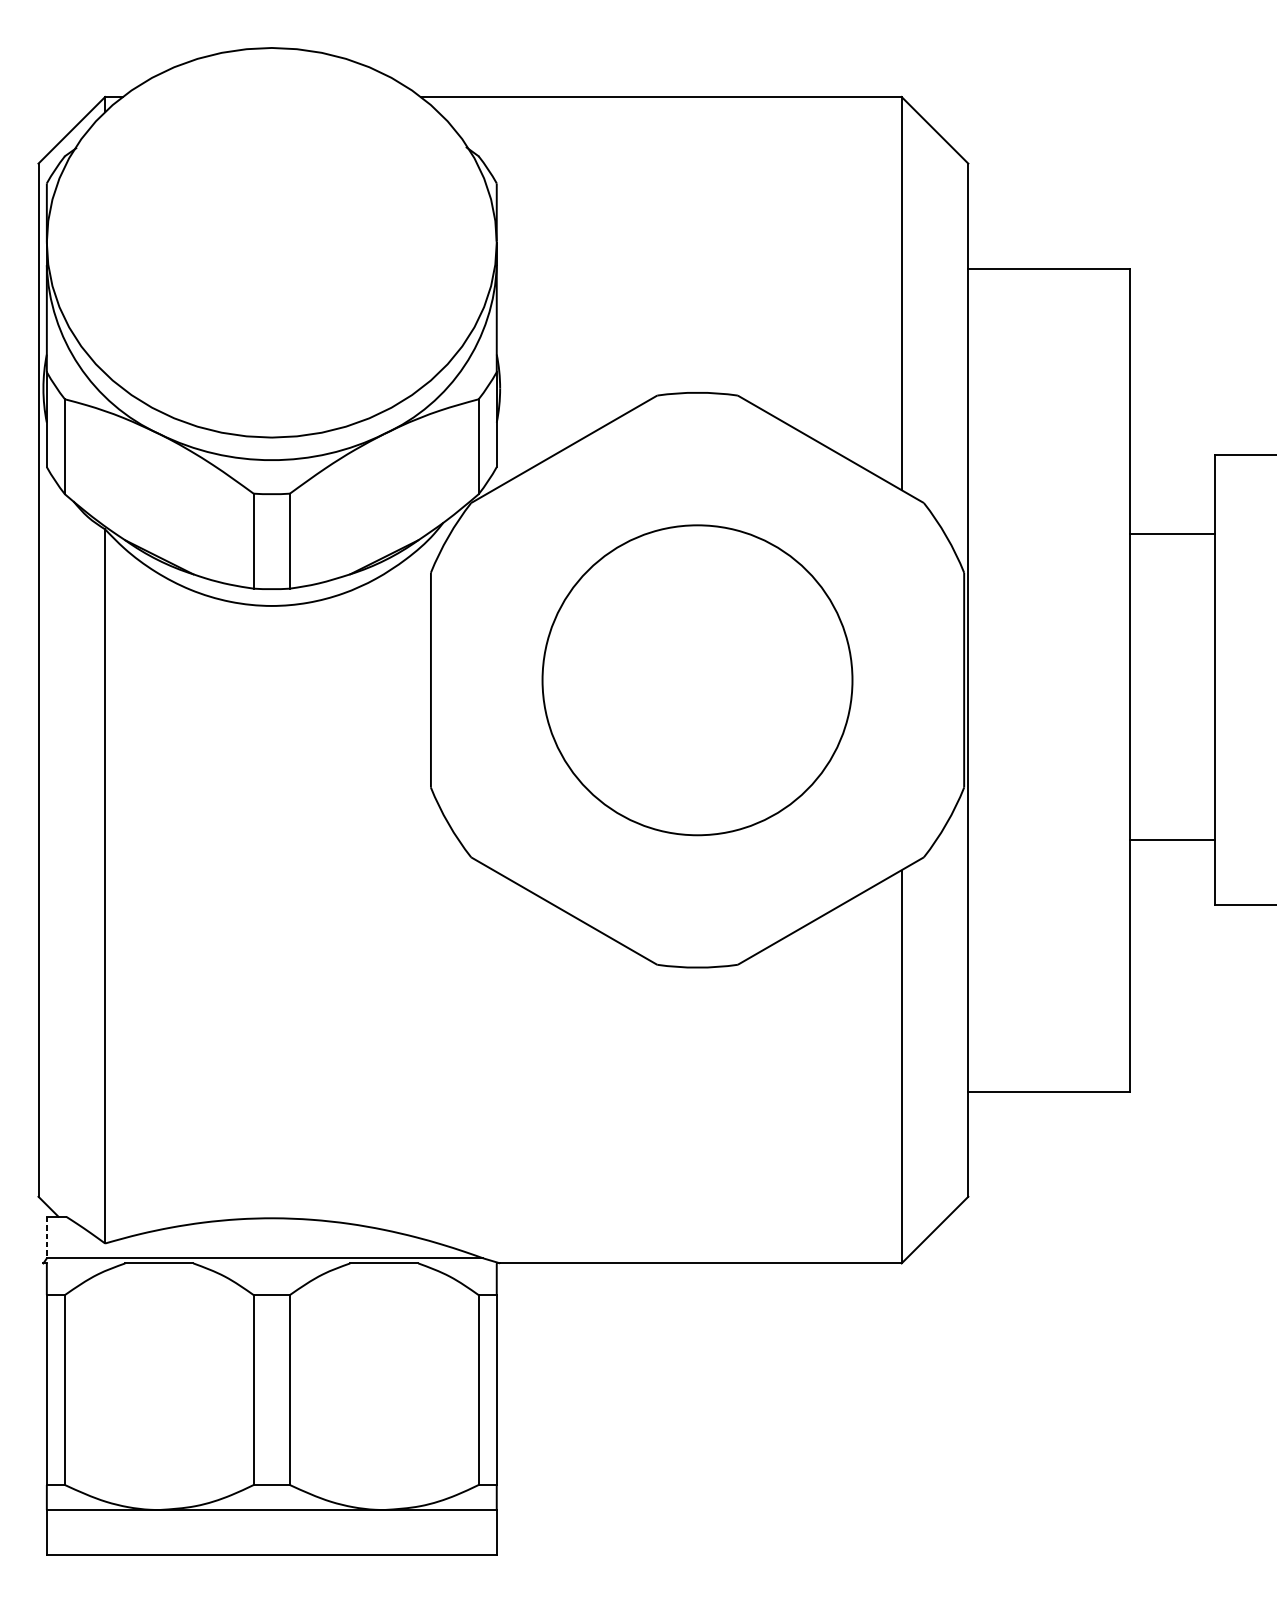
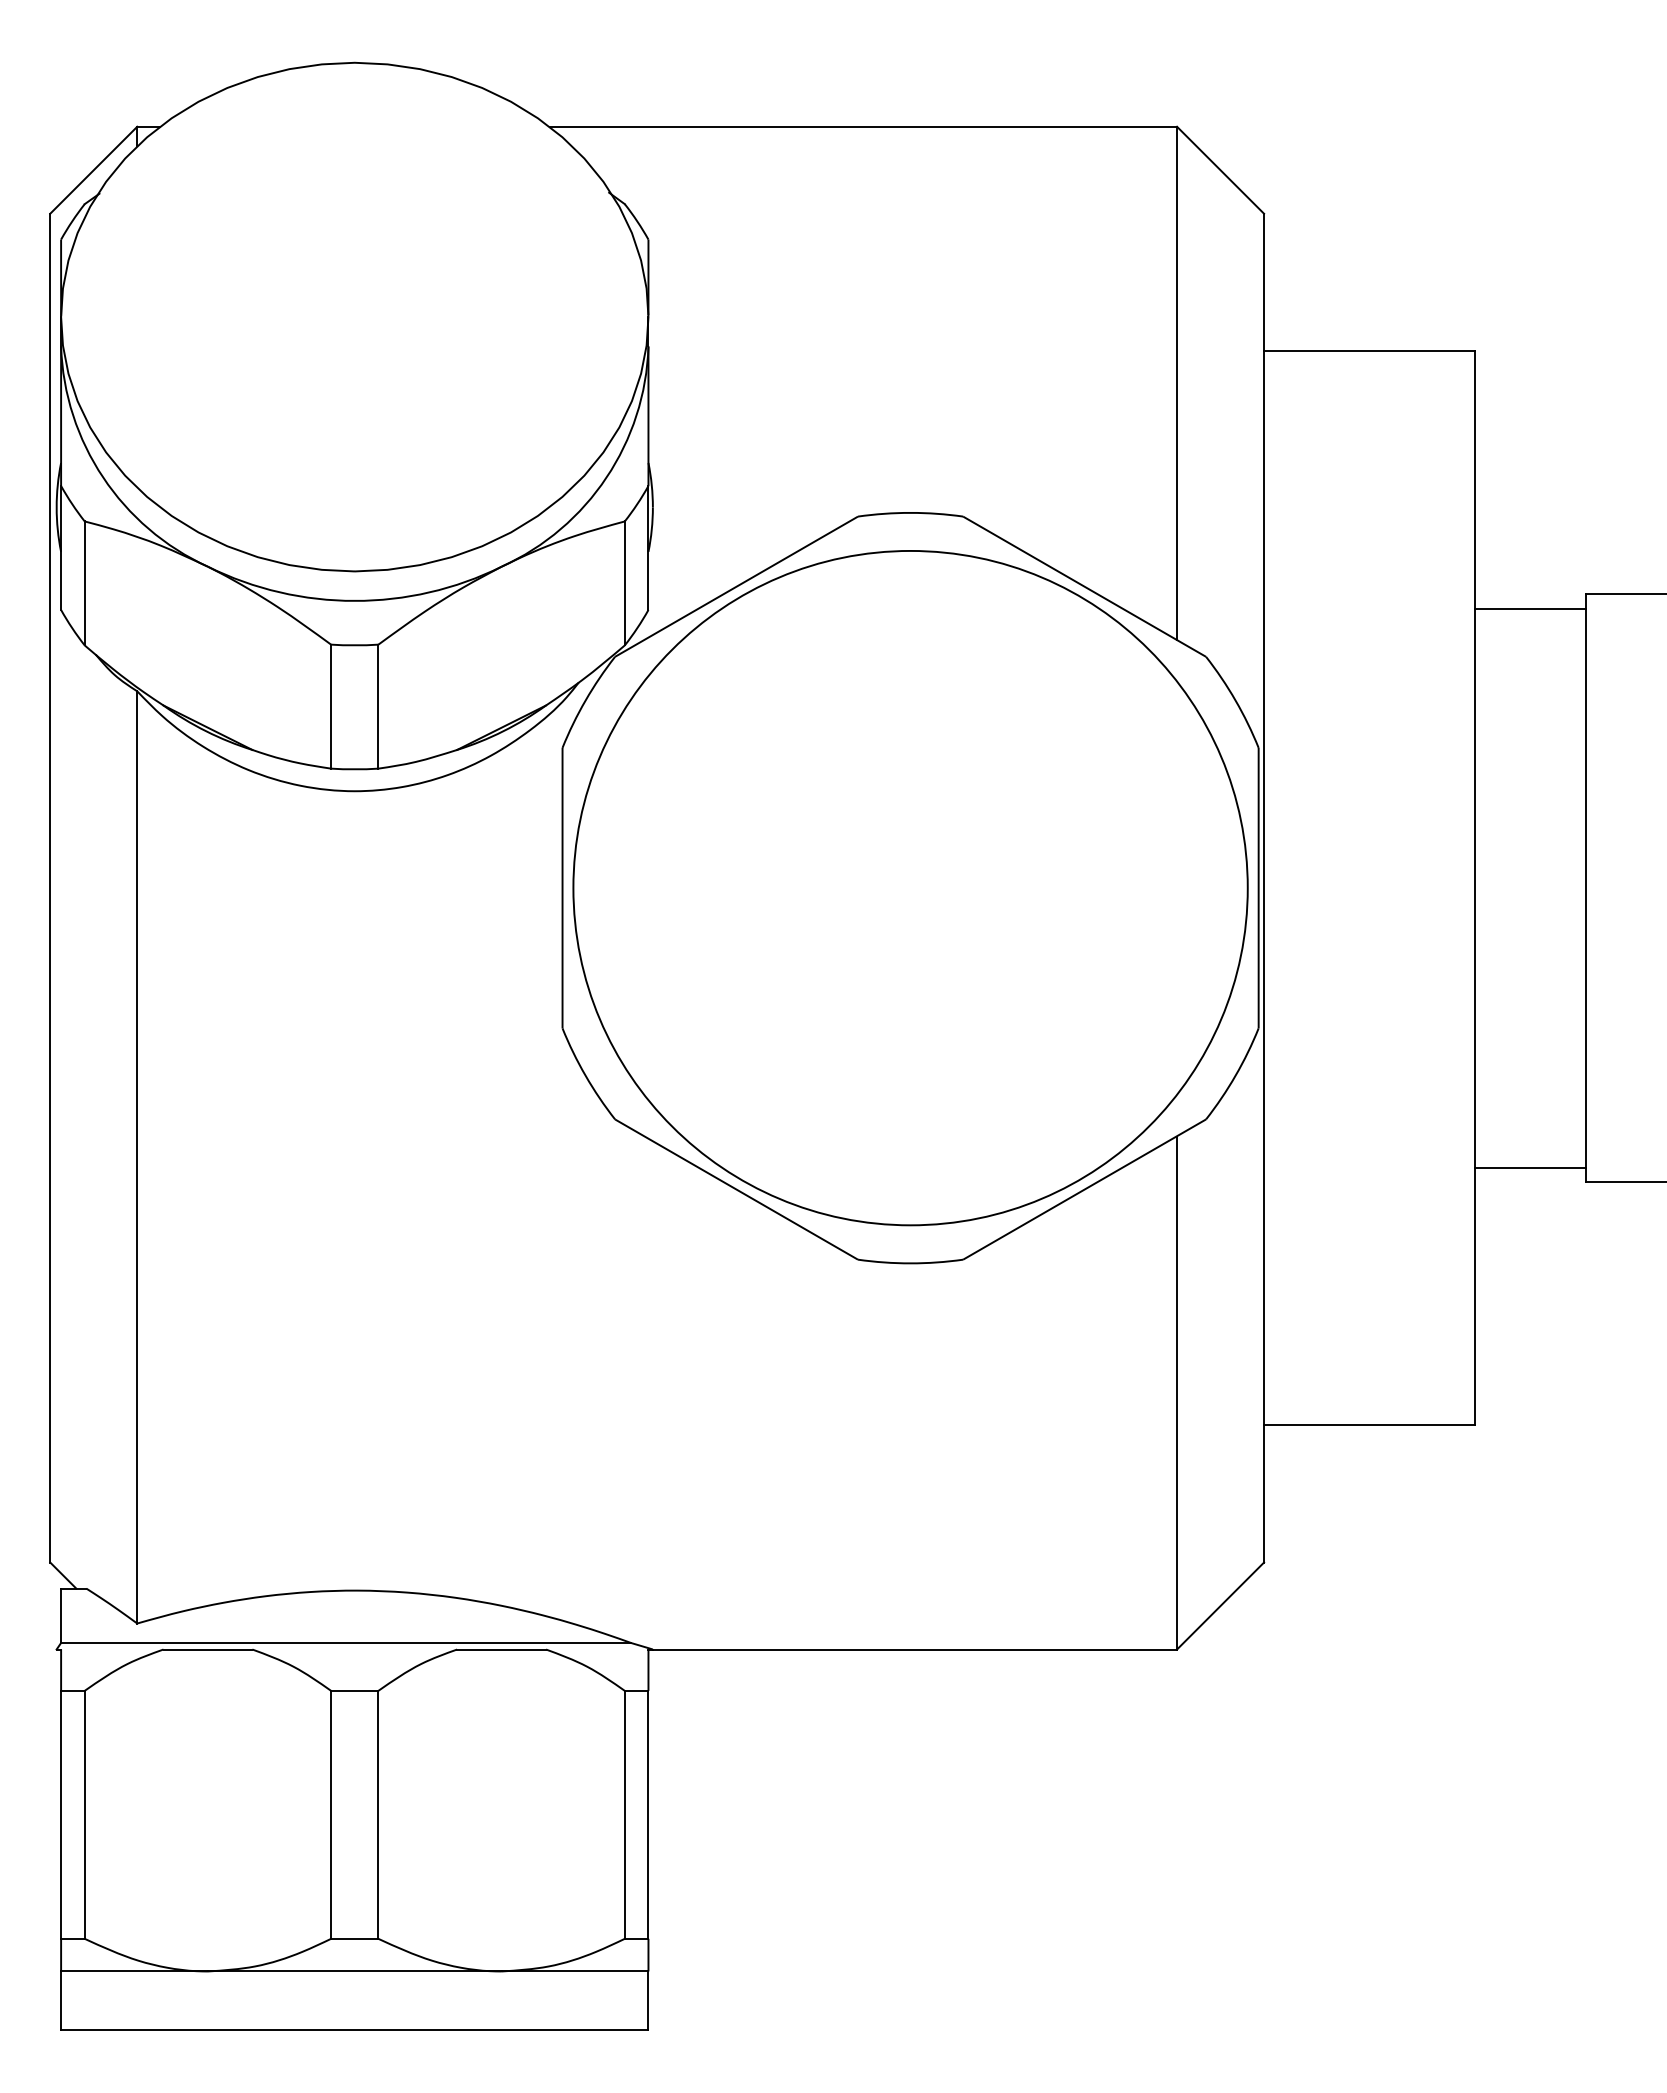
line: (1172, 534) -> (1530, 608), moved
circle: (697, 680) -> (910, 888), size x1.67
line: (1172, 839) -> (1530, 1167), moved
line: (47, 1238) -> (61, 1616), dashed -> solid

